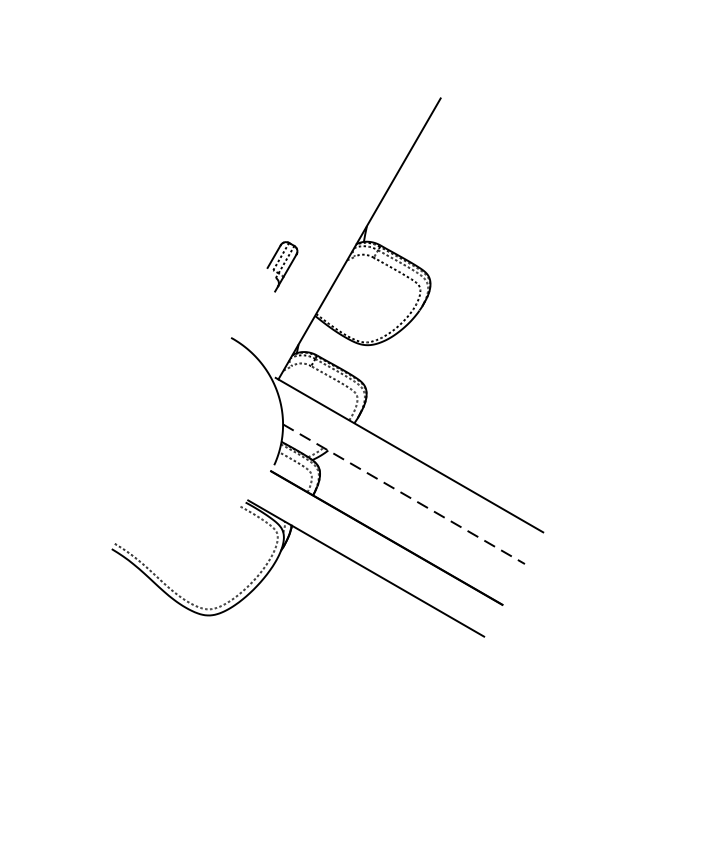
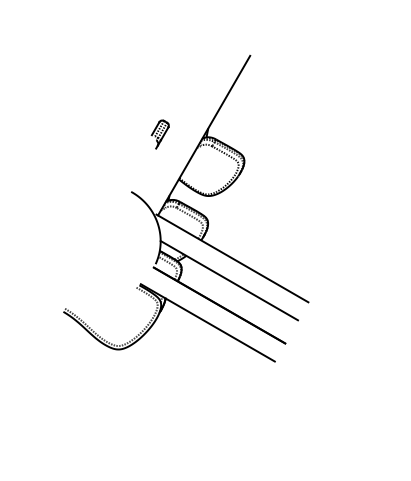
part: (280, 266) -> (159, 134), moved
line: (404, 493) -> (229, 280), dashed -> solid

